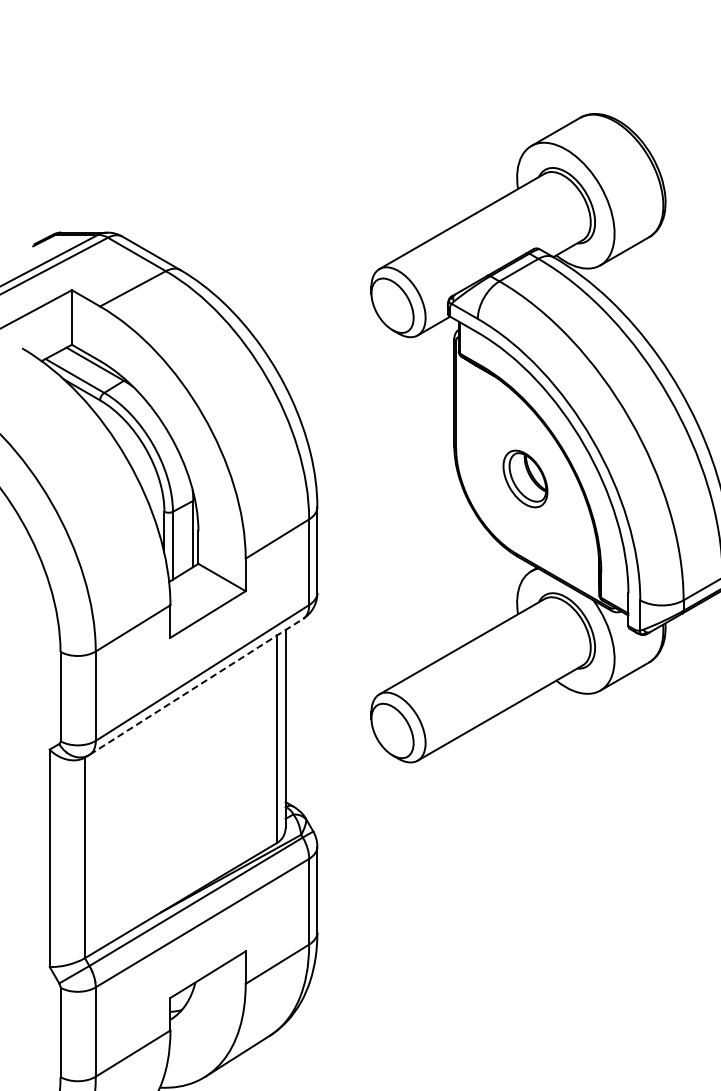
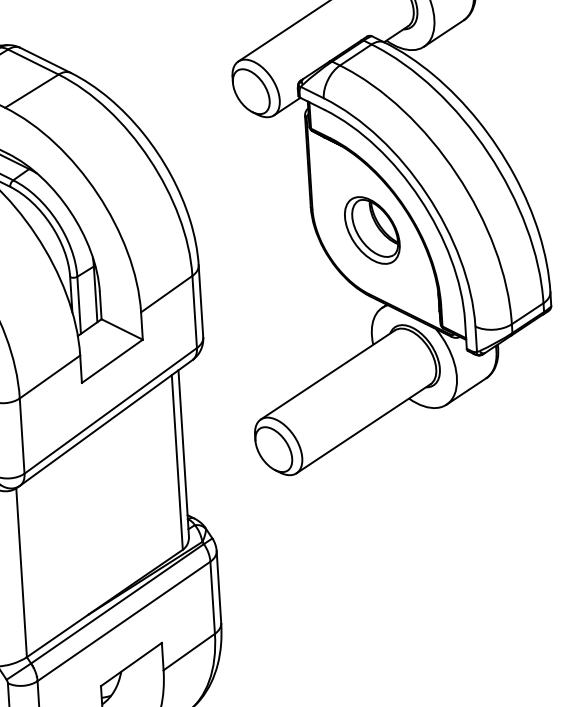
part: (525, 478) -> (372, 230), size x1.43
line: (196, 686) -> (106, 422), dashed -> solid

